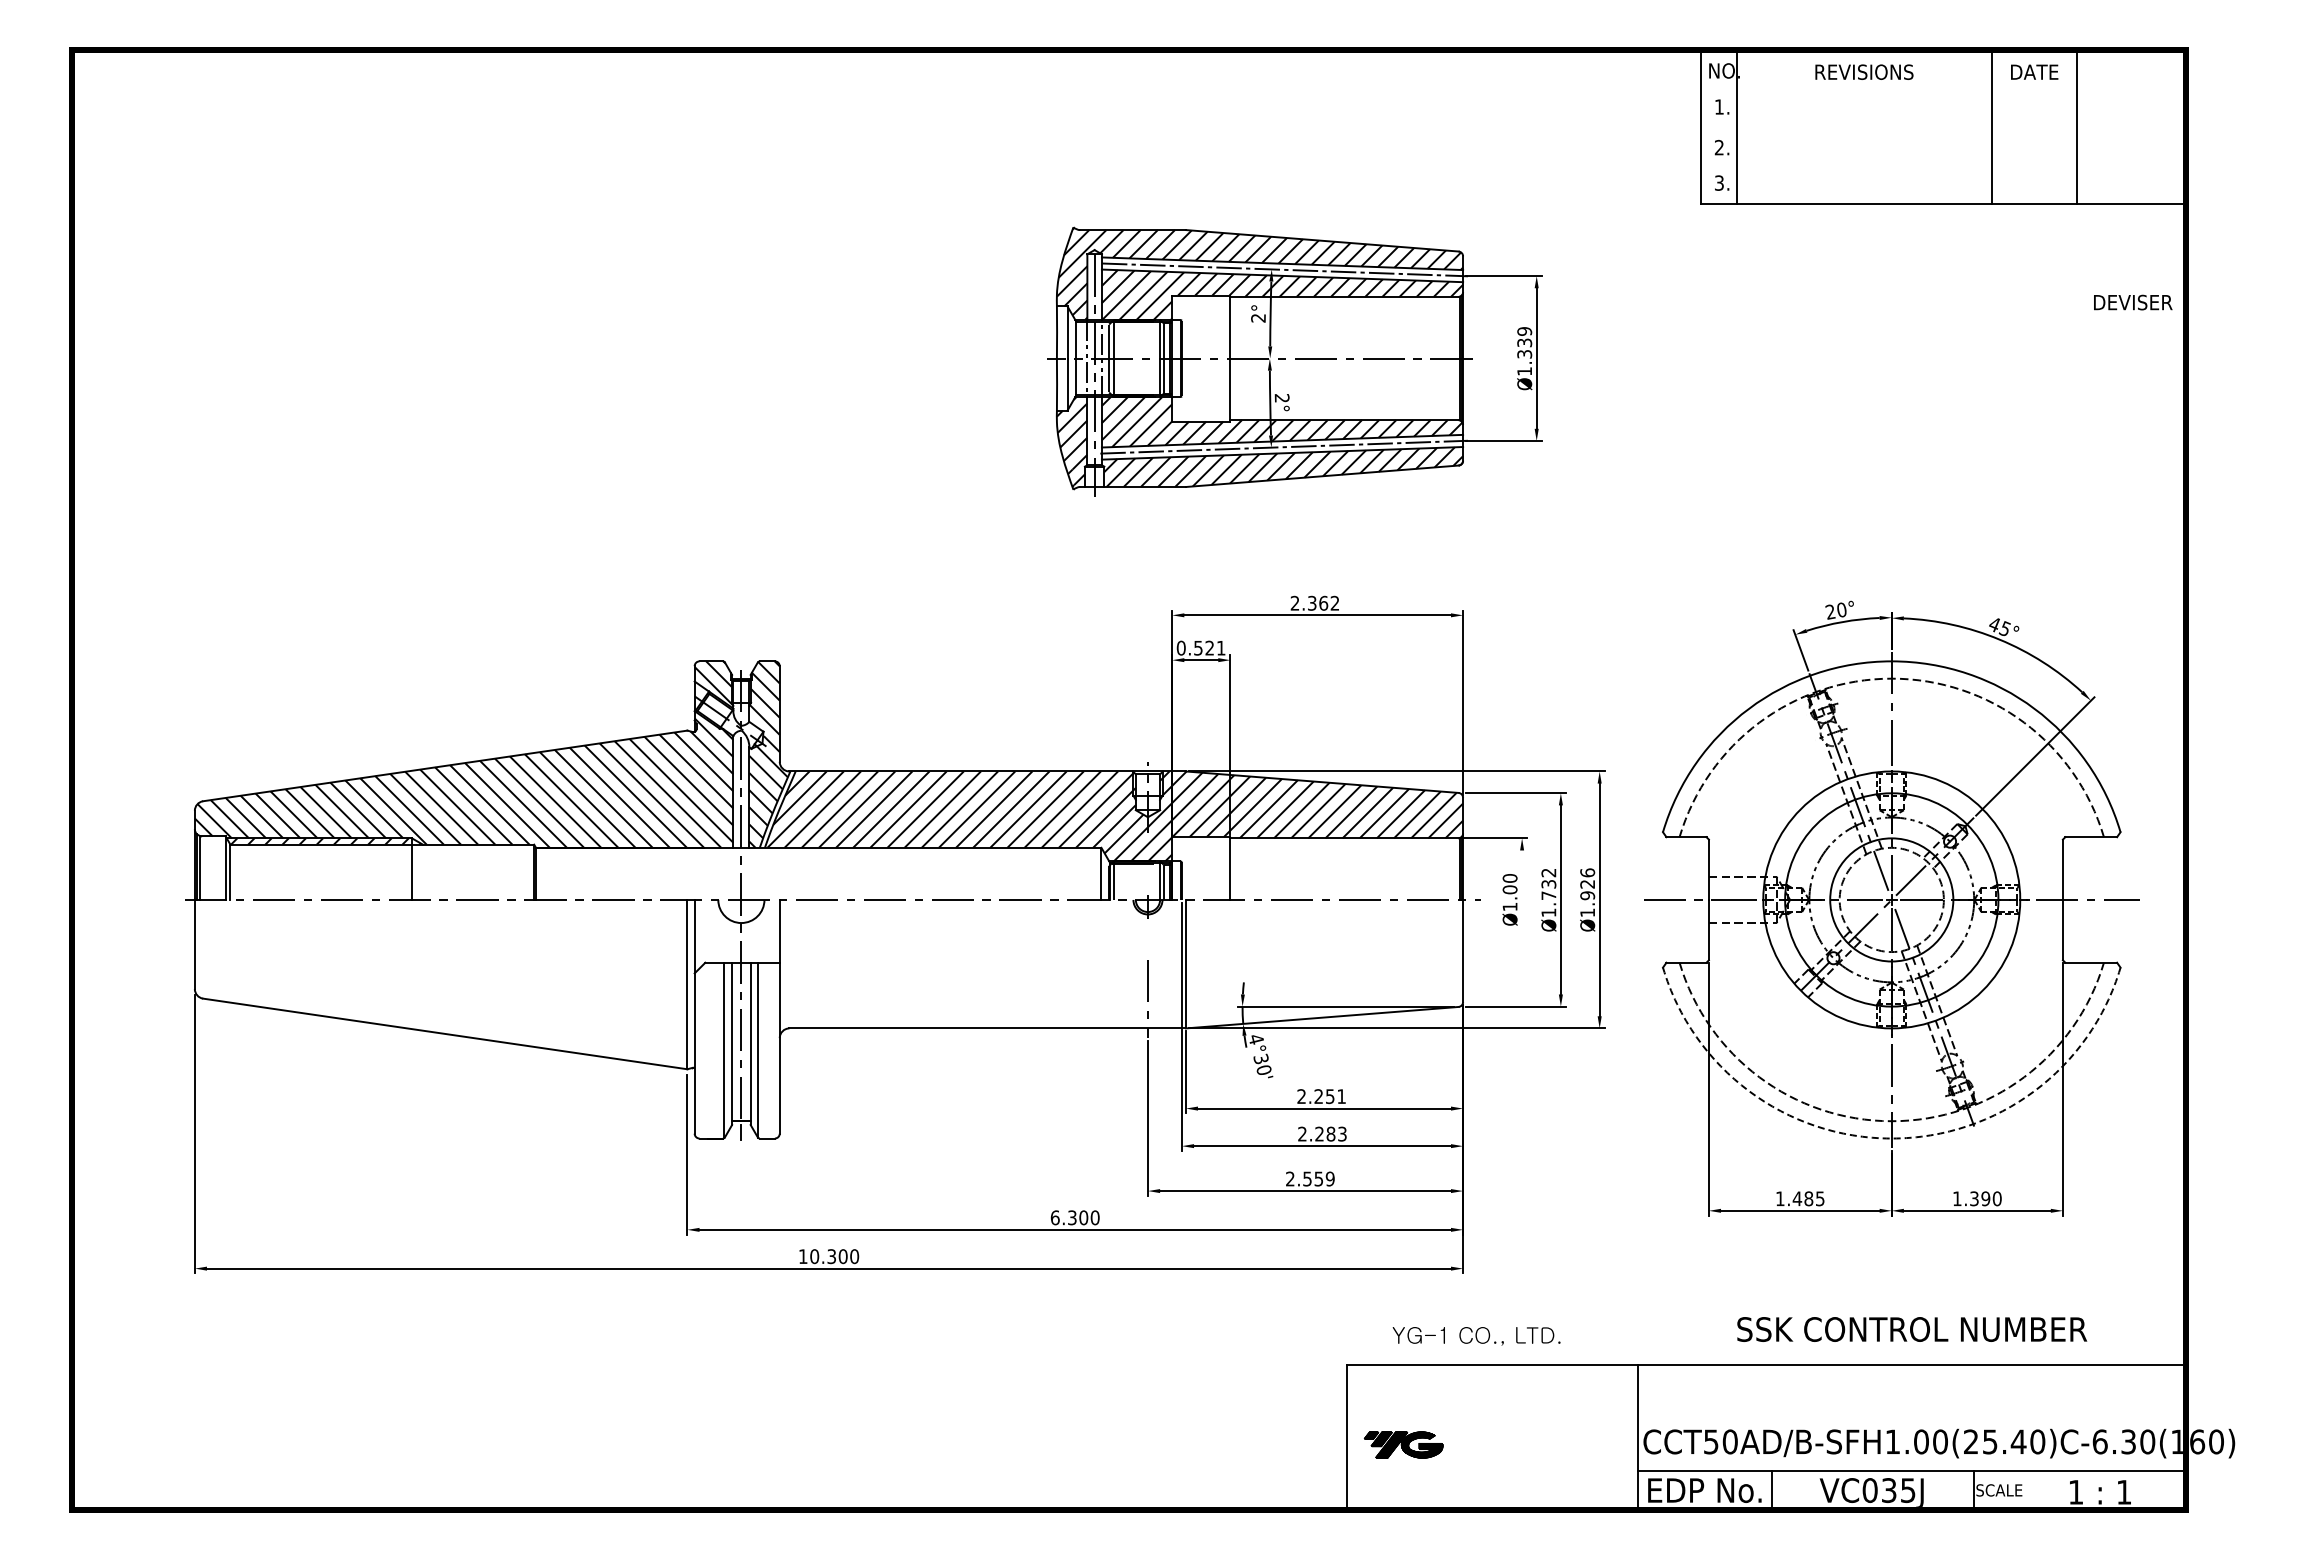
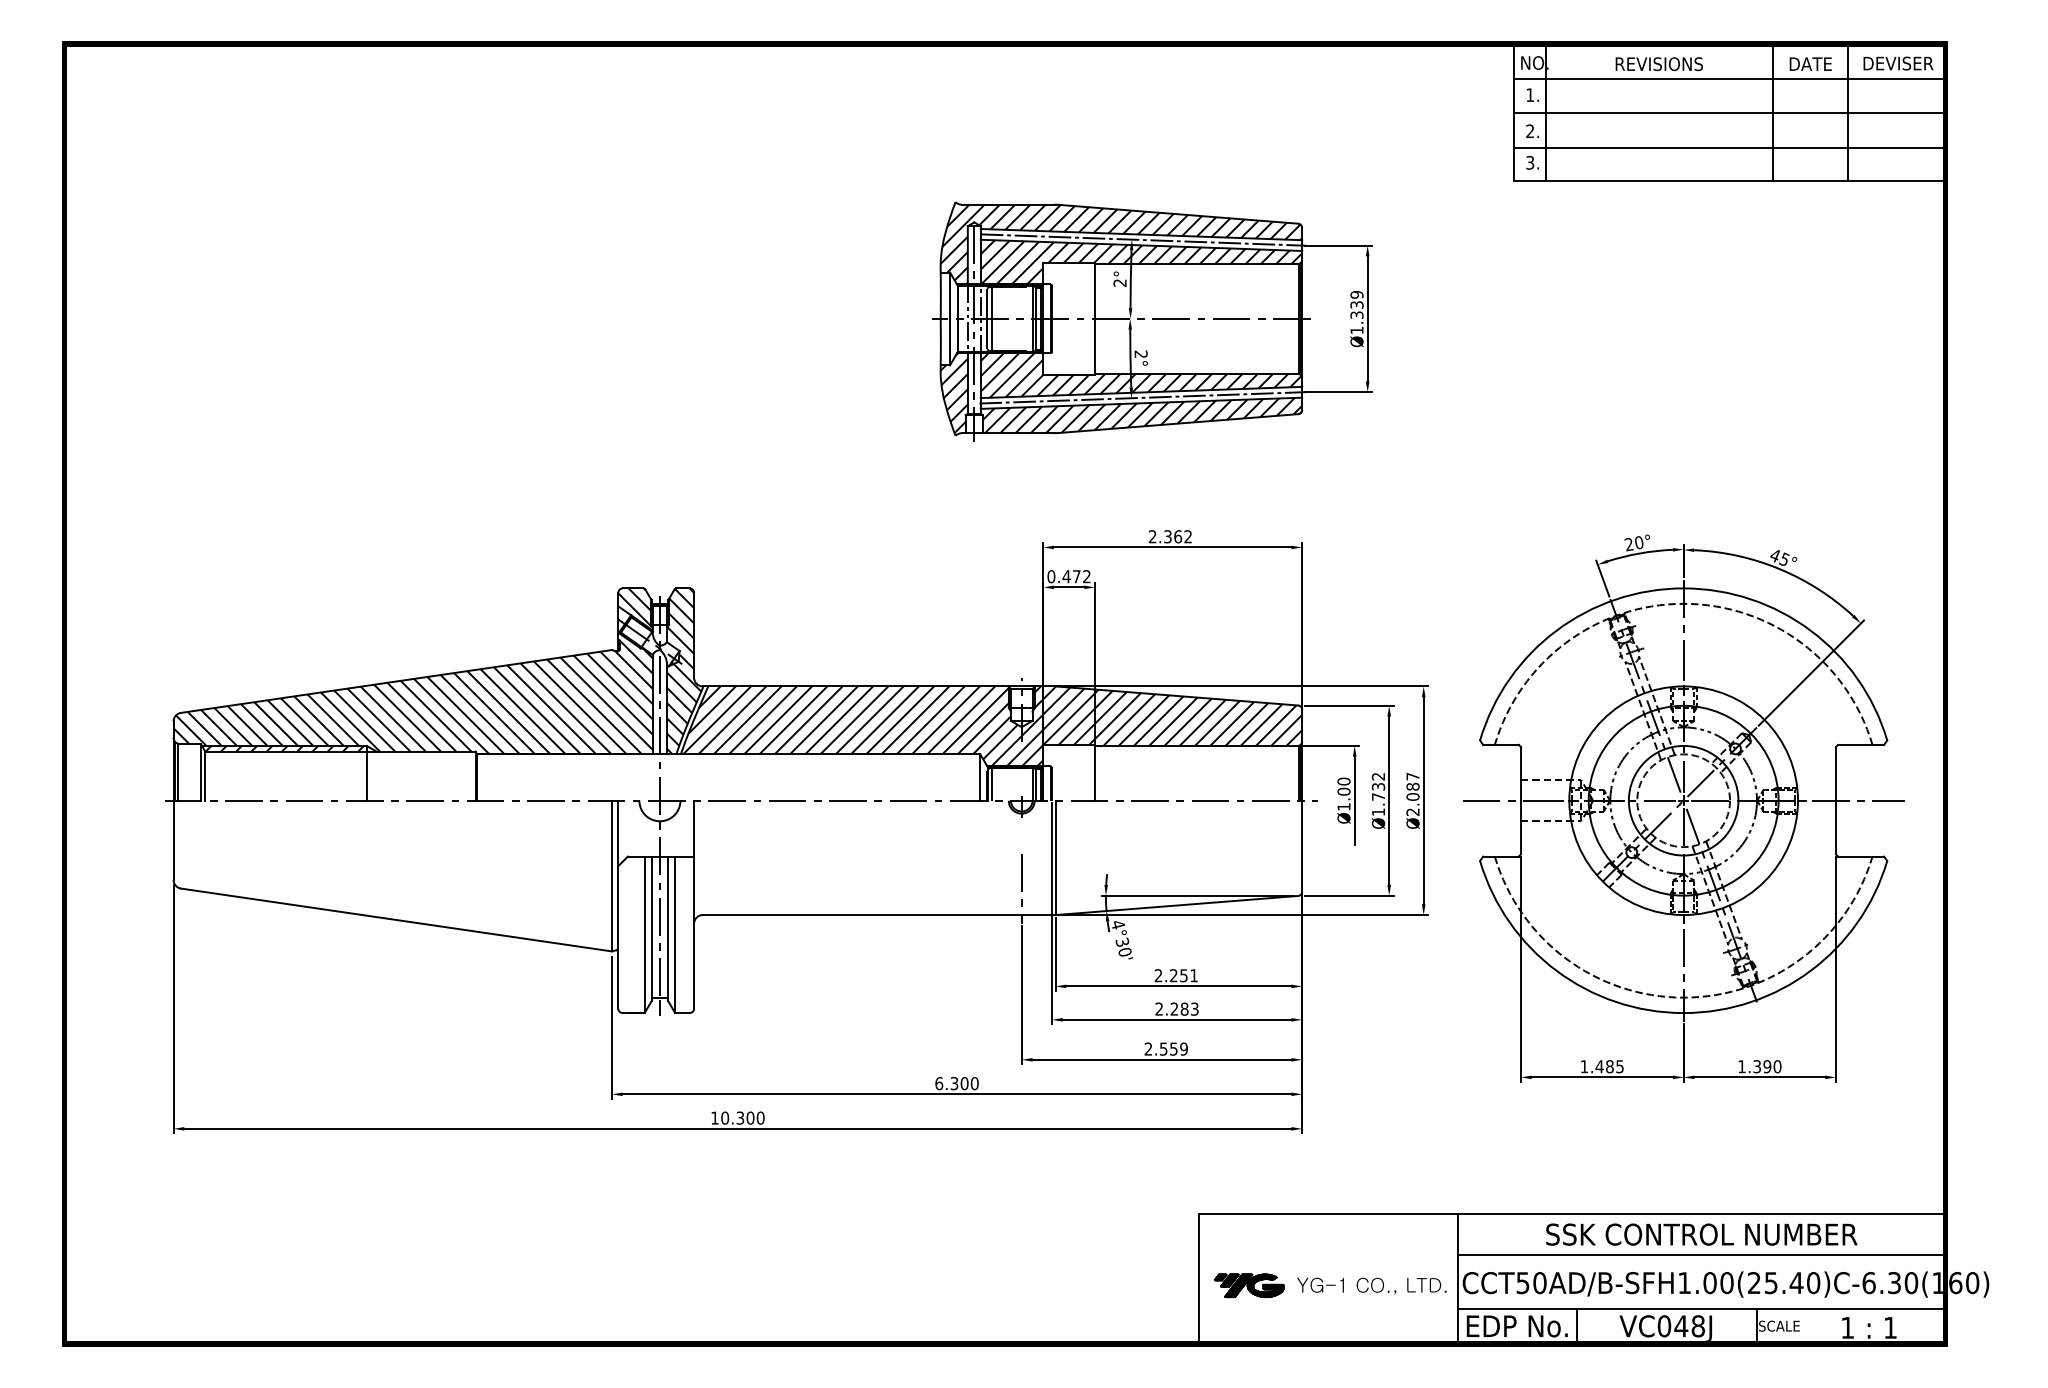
line: (1943, 88) -> (1729, 78), added
line: (1943, 127) -> (1729, 113), added
line: (1943, 166) -> (1729, 148), added
text: (2133, 302) -> (1898, 63), moved
text: (1209, 647) -> (1076, 576), 0.521 -> 0.472
text: (1587, 892) -> (1412, 794), Ø1.926 -> Ø2.087
line: (1522, 899) -> (1355, 800), added
arc: (1891, 1138) -> (1683, 1013), dashed -> solid
text: (1912, 1329) -> (1702, 1234), moved
text: (1476, 1336) -> (1371, 1286), moved
line: (1911, 1410) -> (1701, 1255), added
text: (1898, 1490) -> (1689, 1326), VC035J -> VC048J

